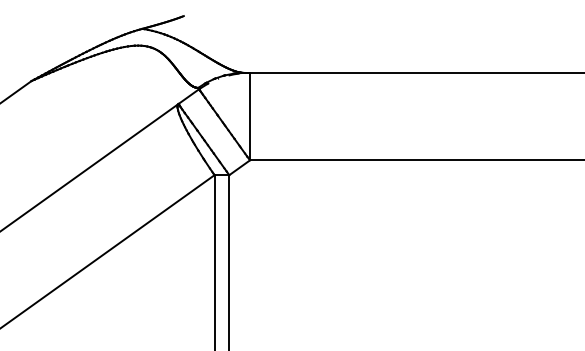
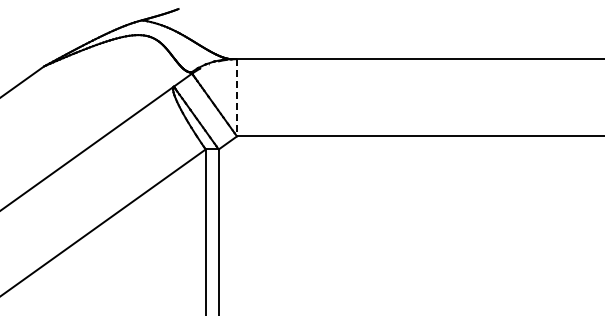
line: (250, 116) -> (237, 97), solid -> dashed

